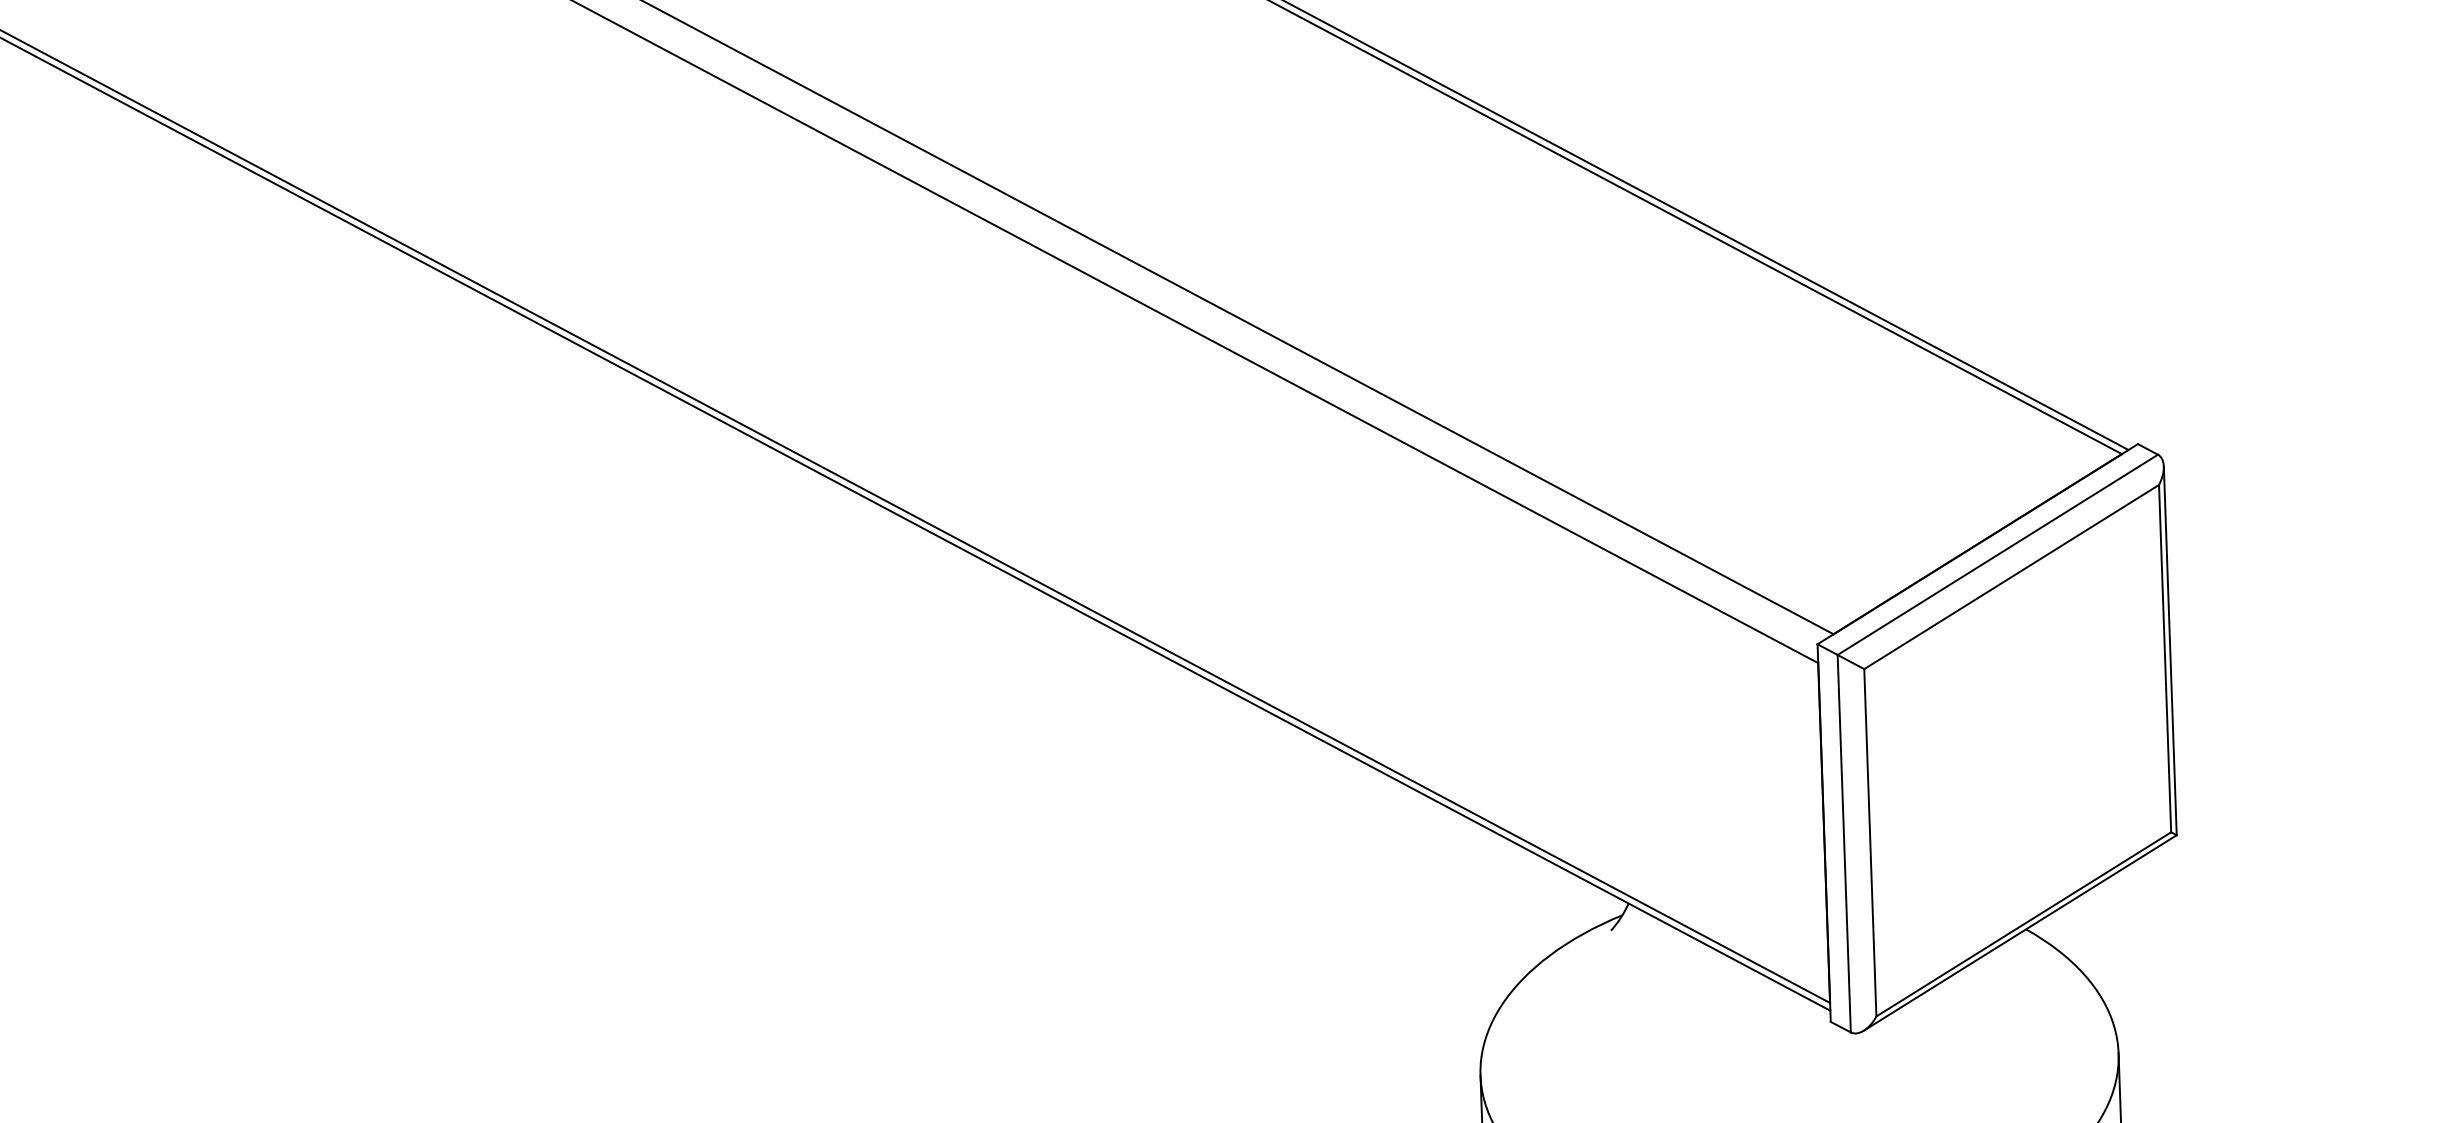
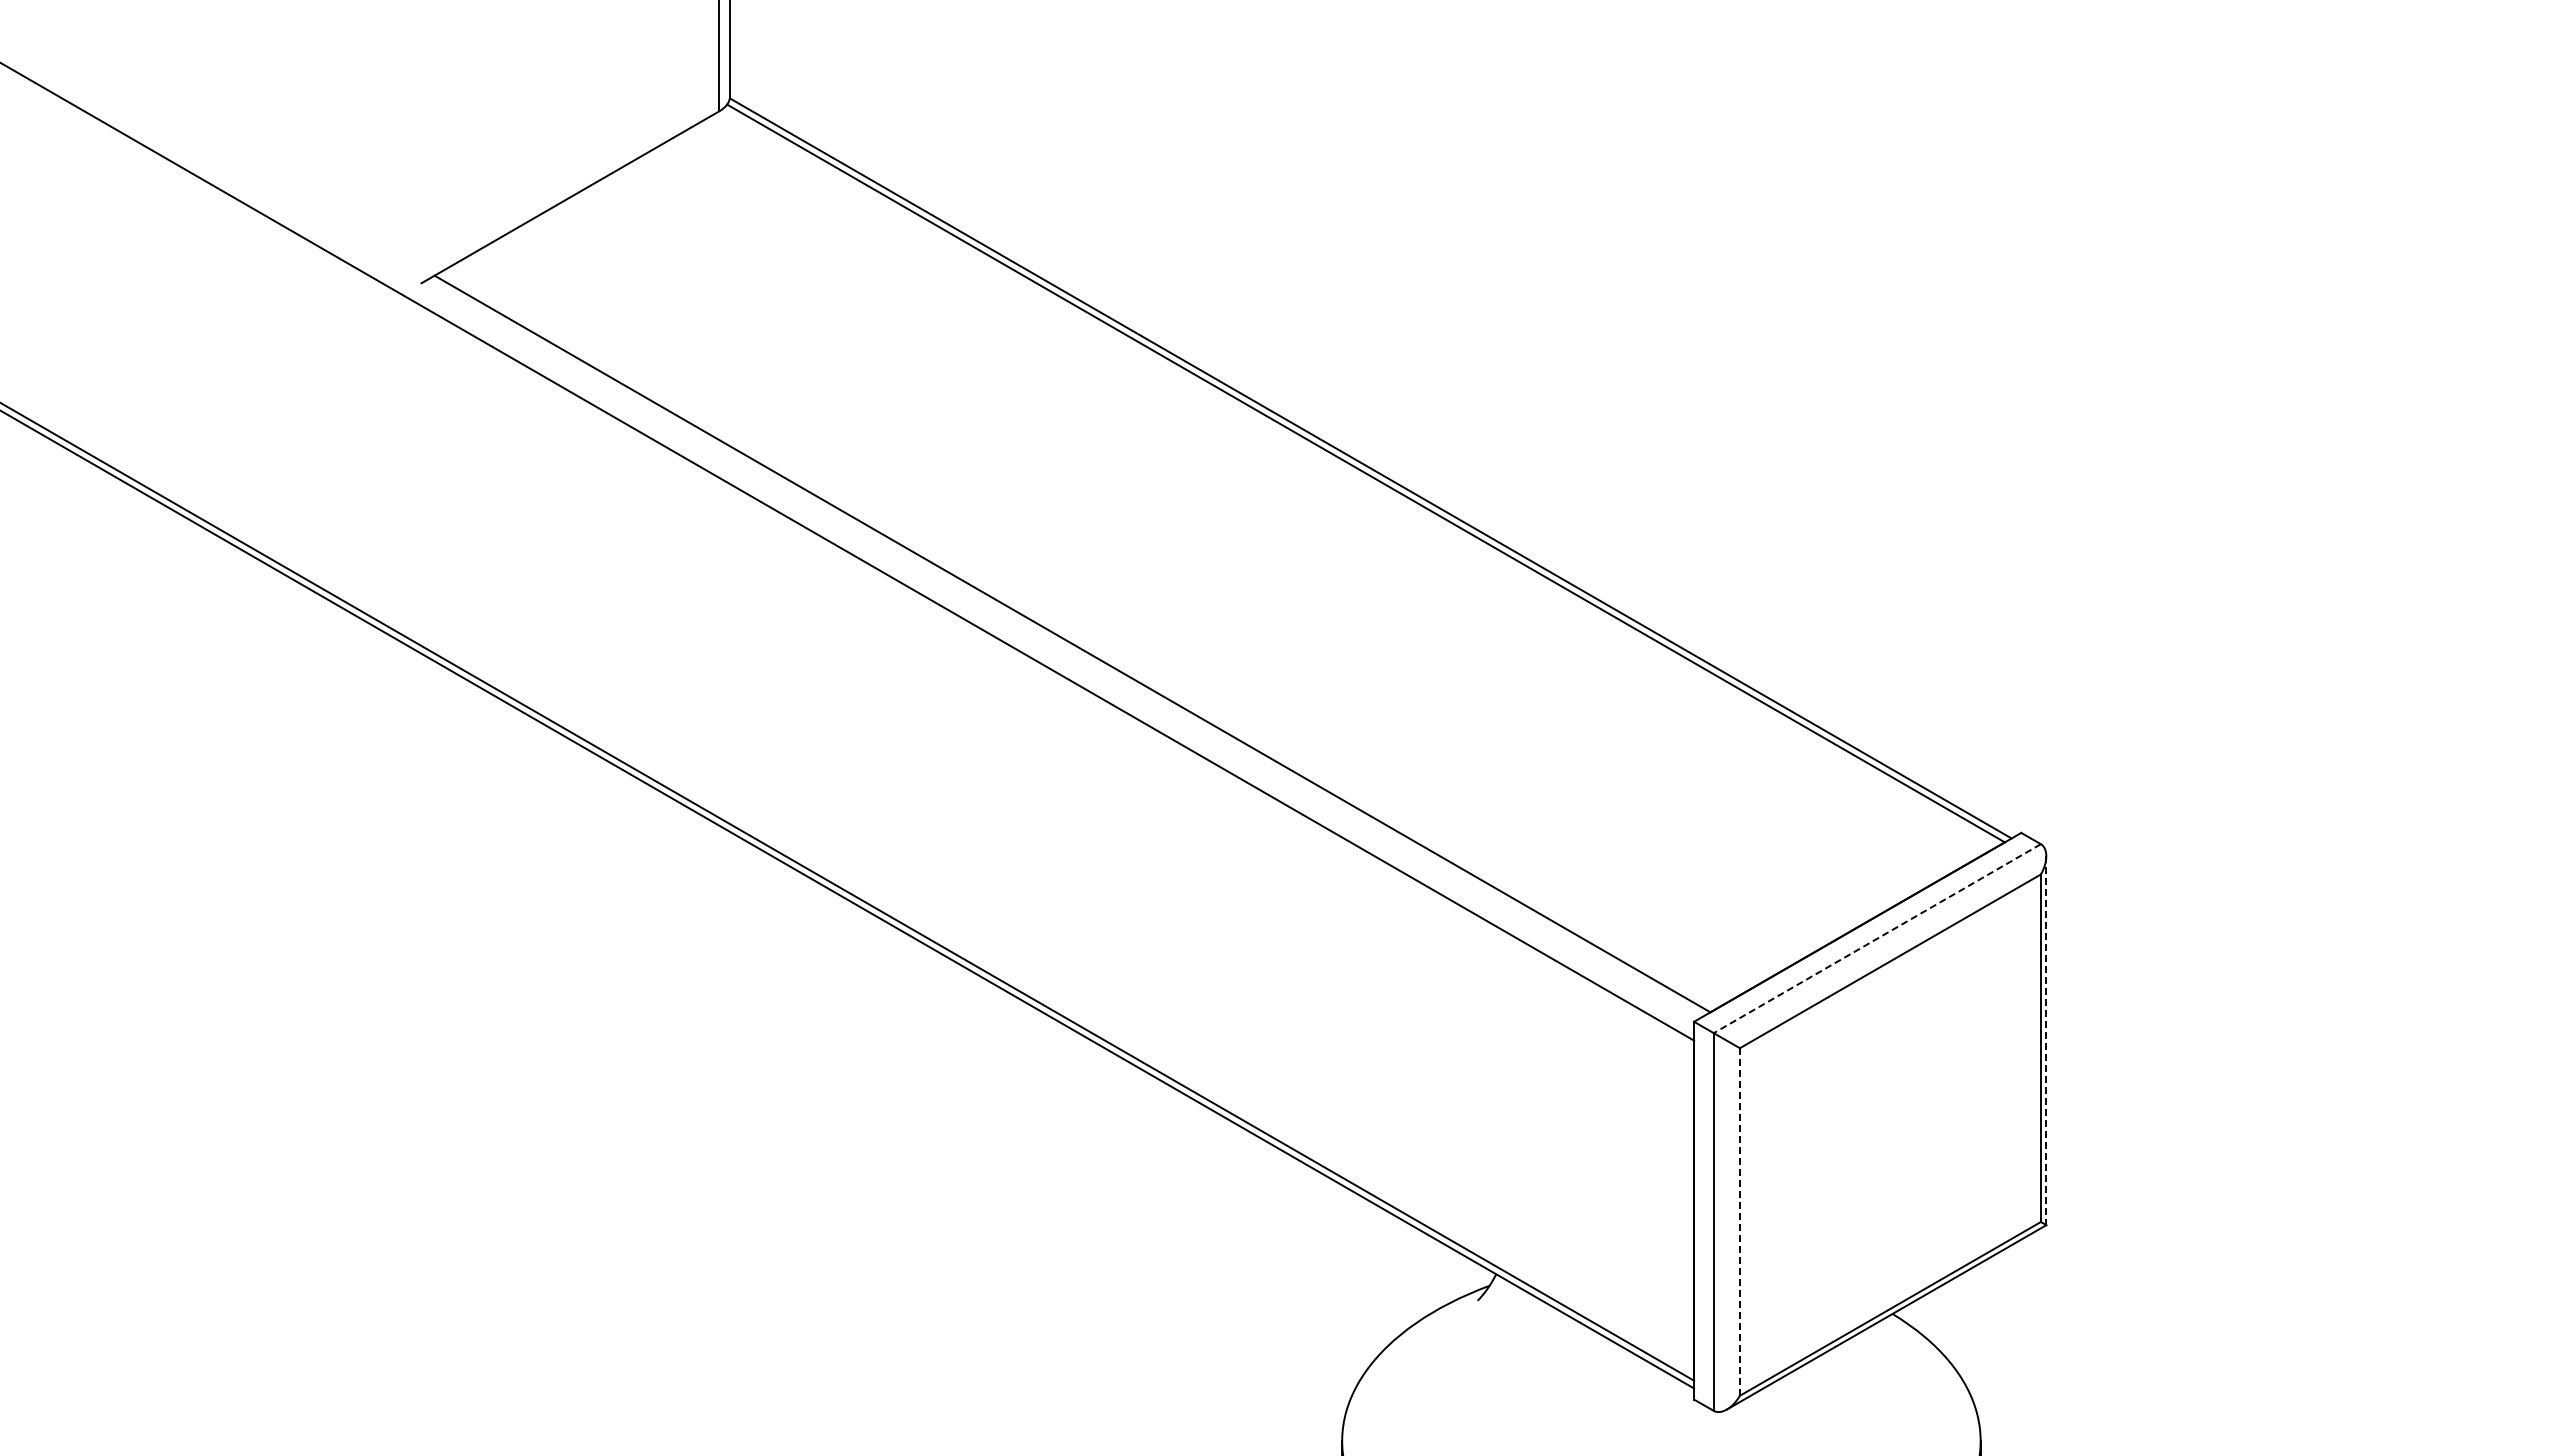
line: (1997, 554) -> (1877, 938), solid -> dashed
line: (2170, 651) -> (2046, 1041), solid -> dashed
line: (1869, 843) -> (1739, 1222), solid -> dashed

